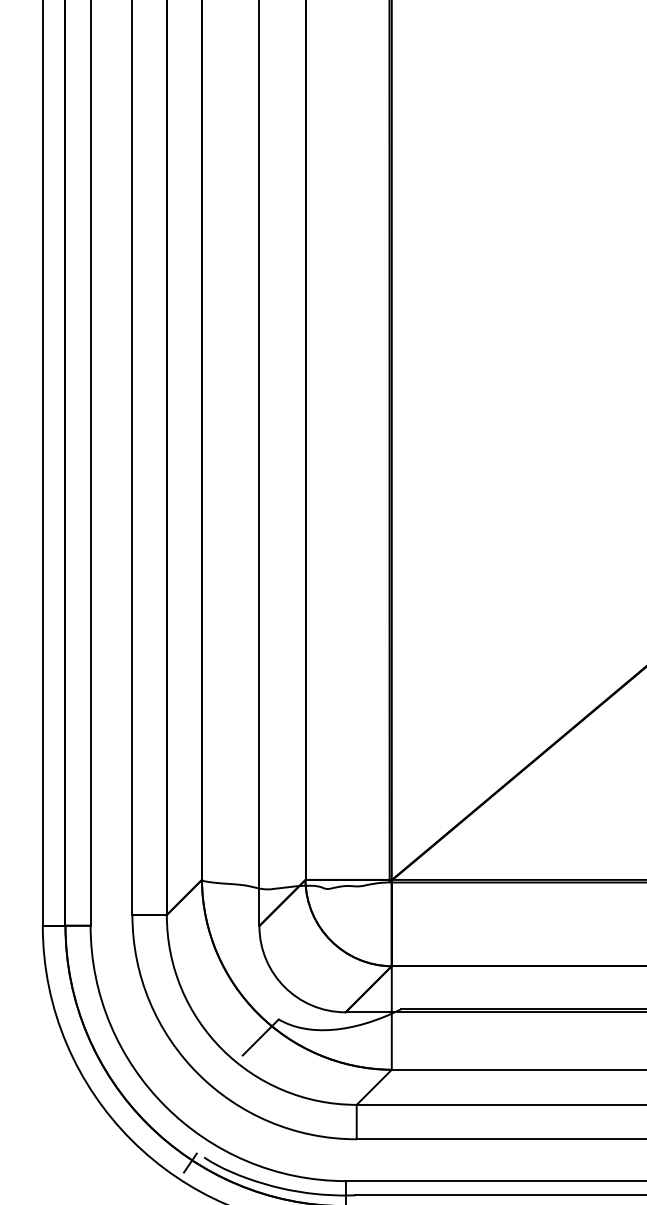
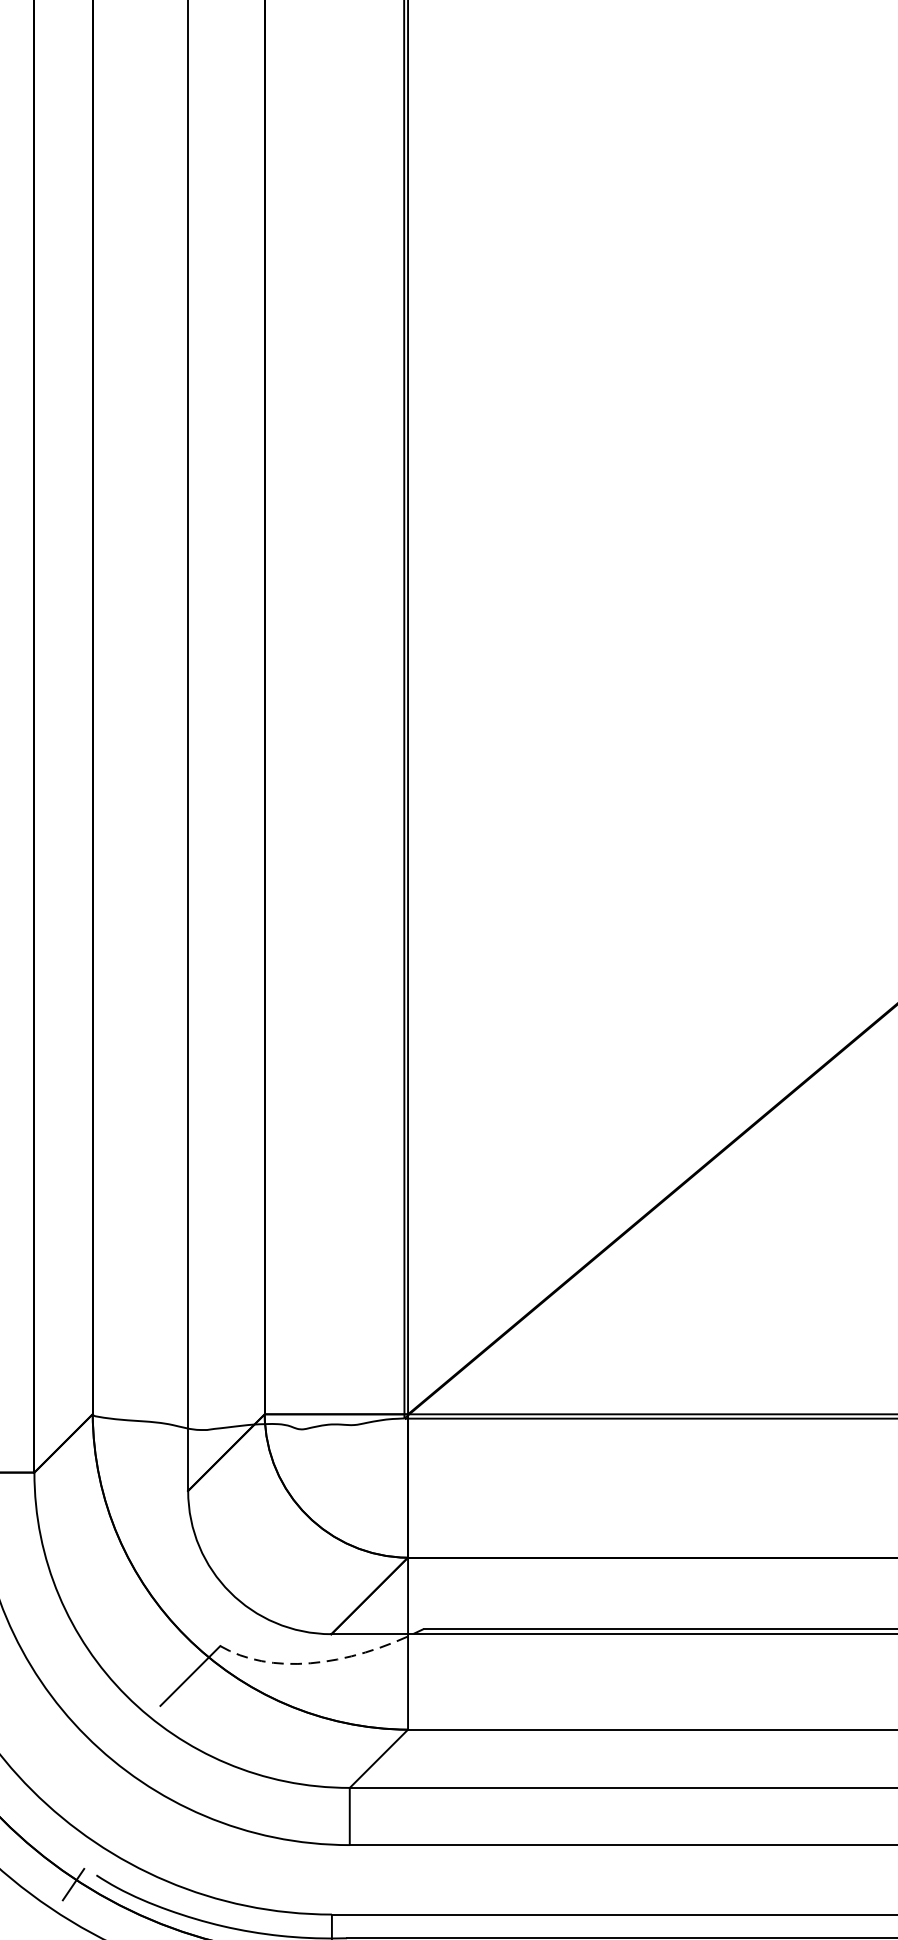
arc: (339, 1029) -> (321, 1662), solid -> dashed

